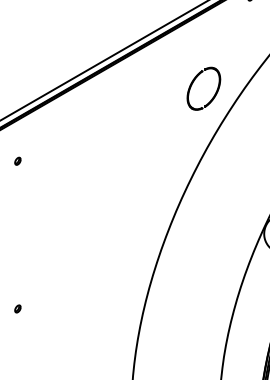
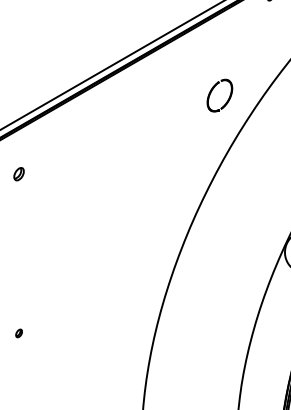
part: (203, 88) -> (219, 95), size x0.7
part: (17, 160) -> (18, 173), size x1.6

